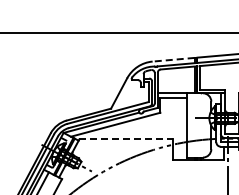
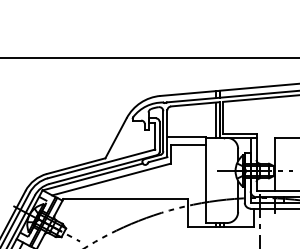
line: (173, 59) -> (188, 93), dashed -> solid
line: (126, 139) -> (125, 199), dashed -> solid

